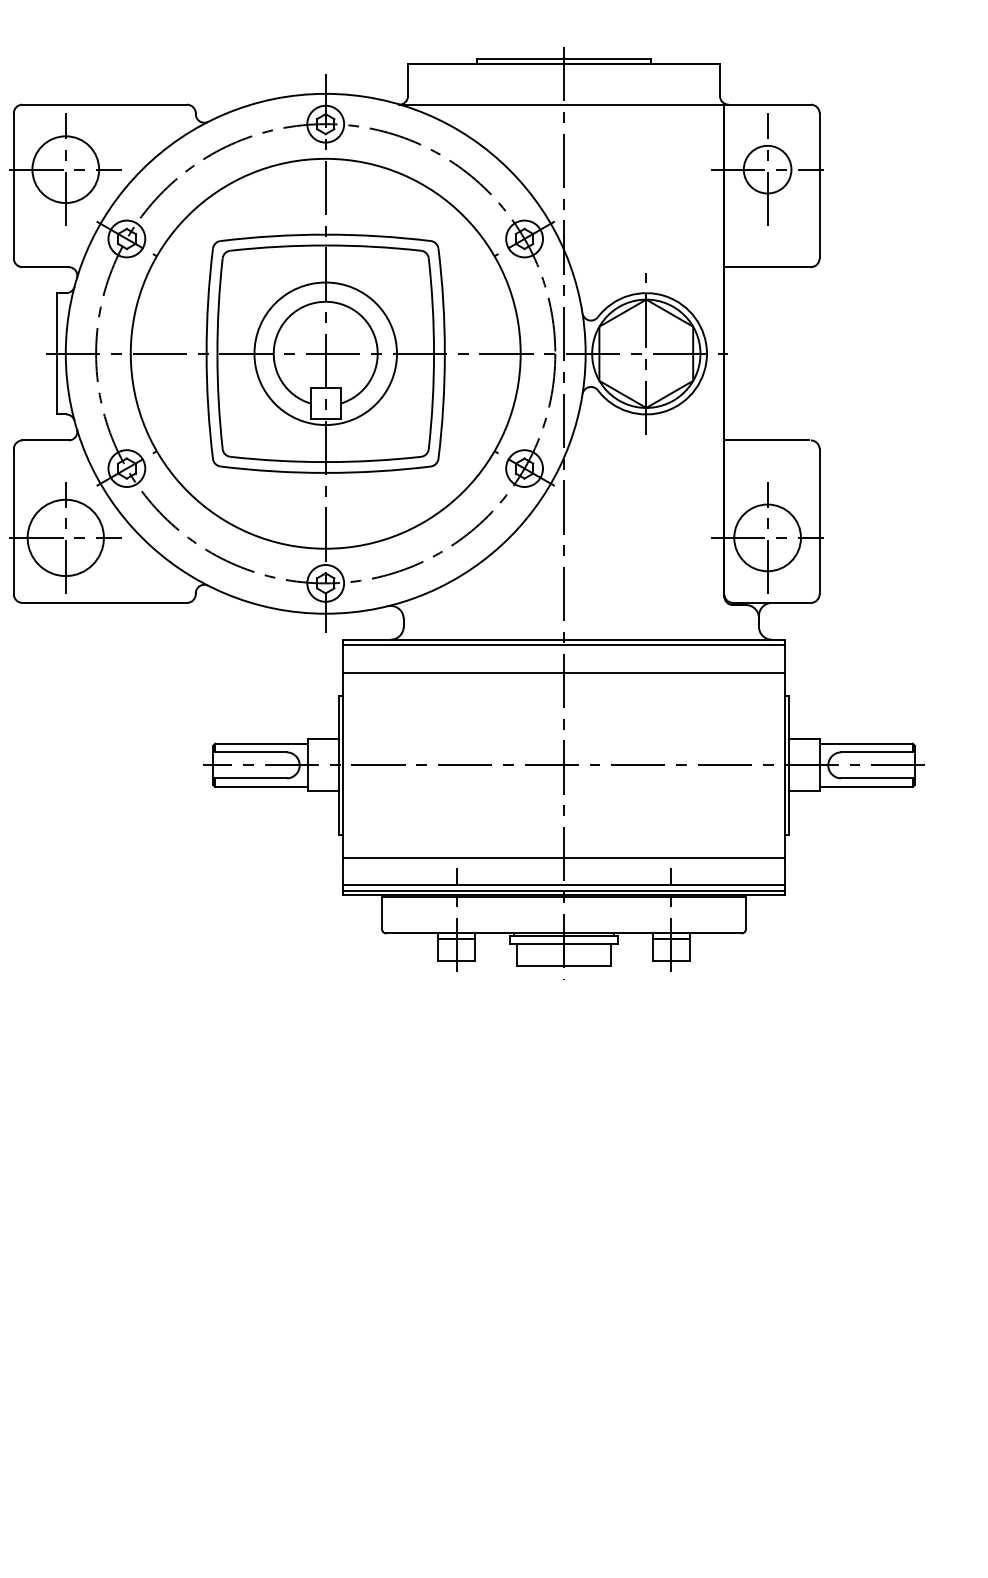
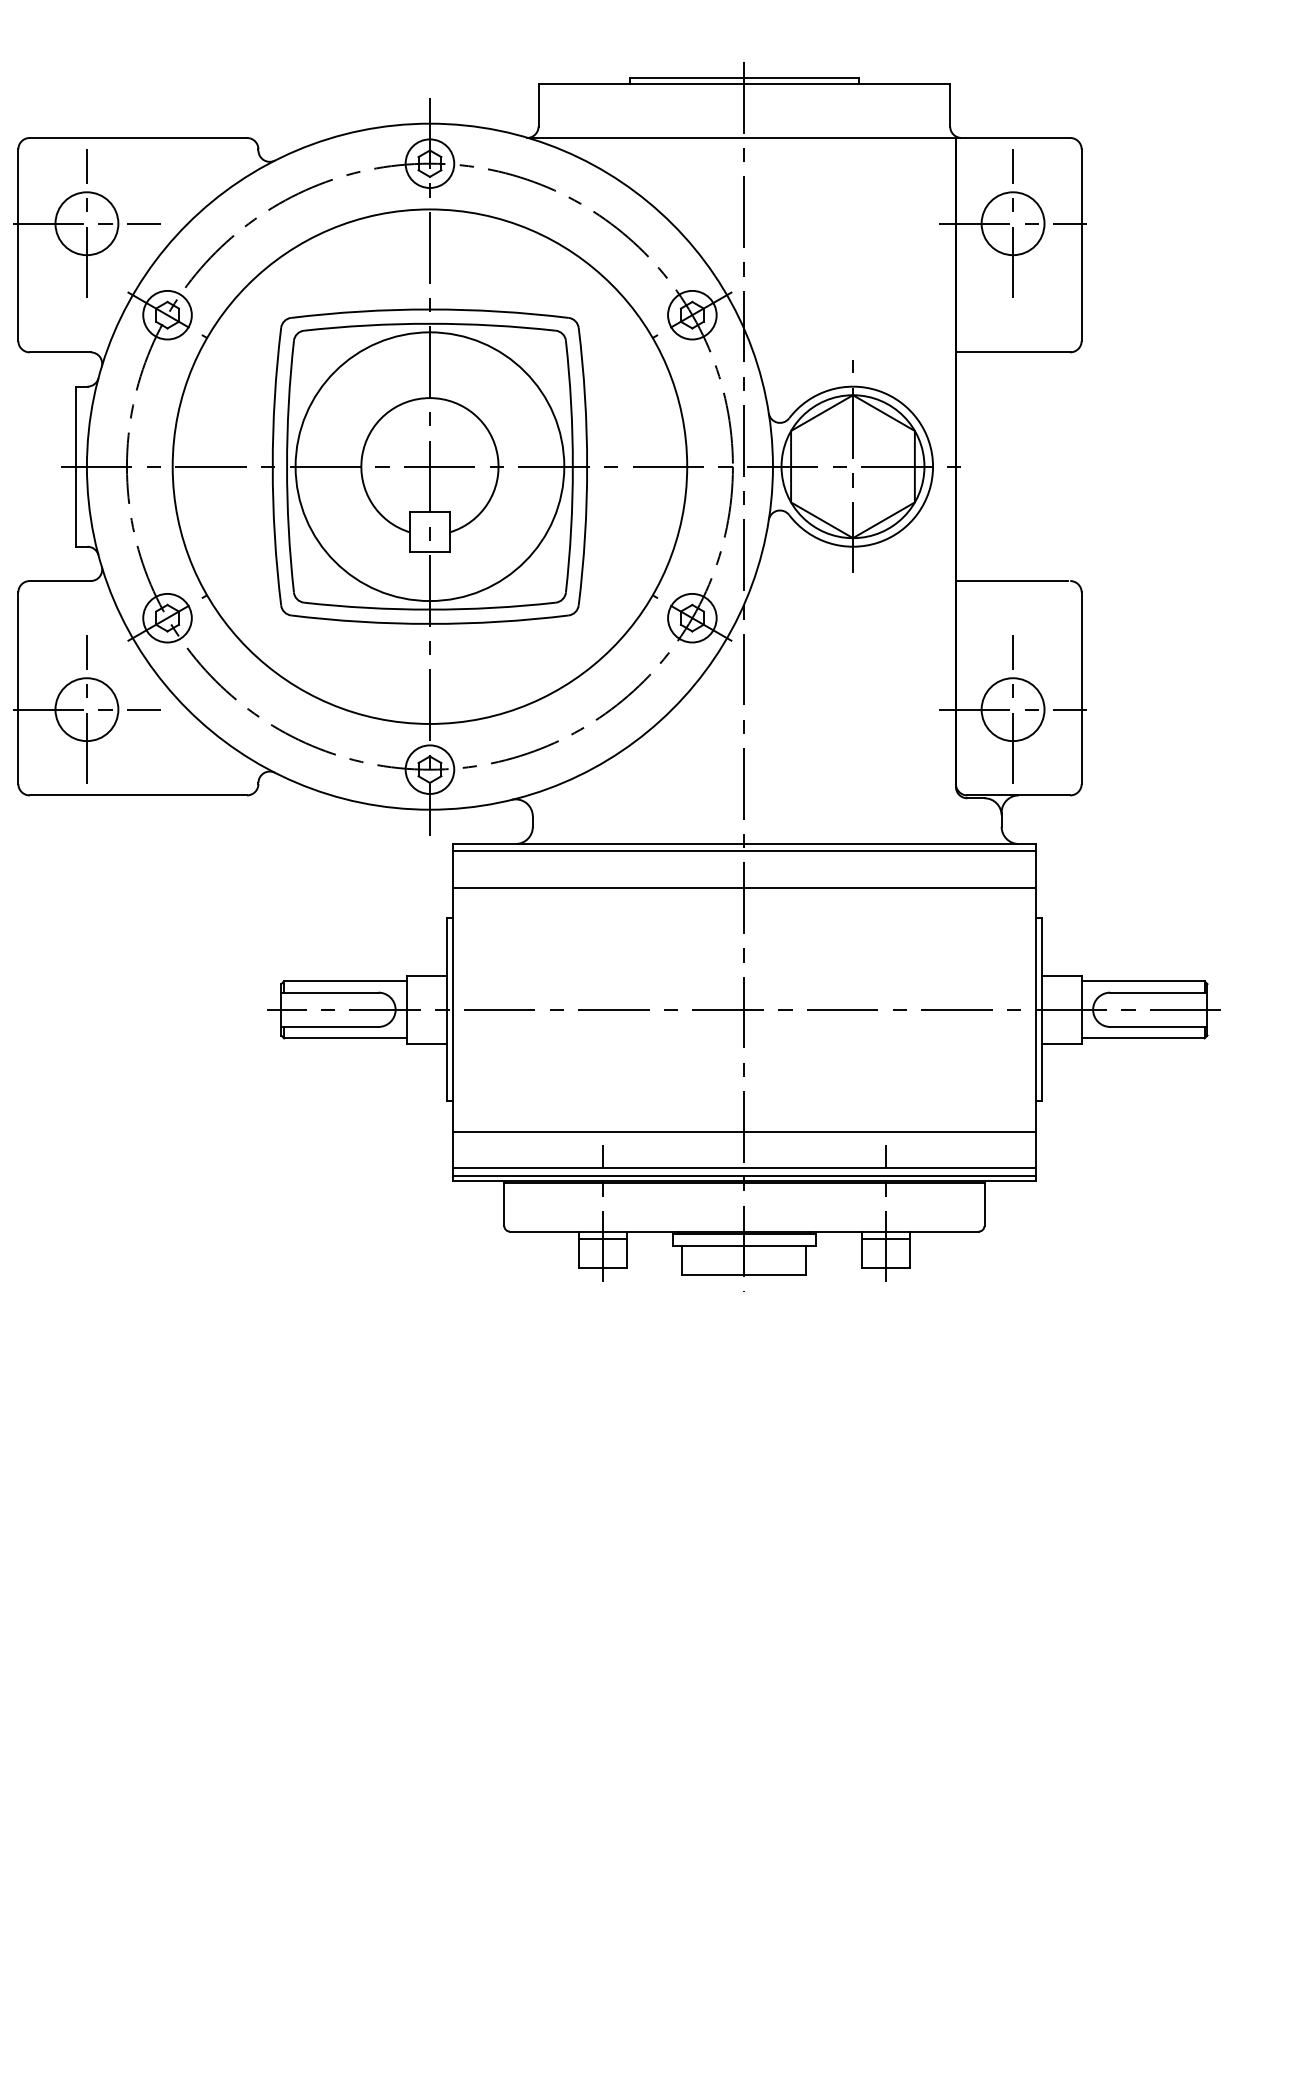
circle: (65, 169) -> (86, 223), size x0.71
circle: (325, 353) -> (429, 466), size x1.43
circle: (65, 537) -> (86, 709), size x0.62
circle: (767, 537) -> (1012, 709), size x0.71

